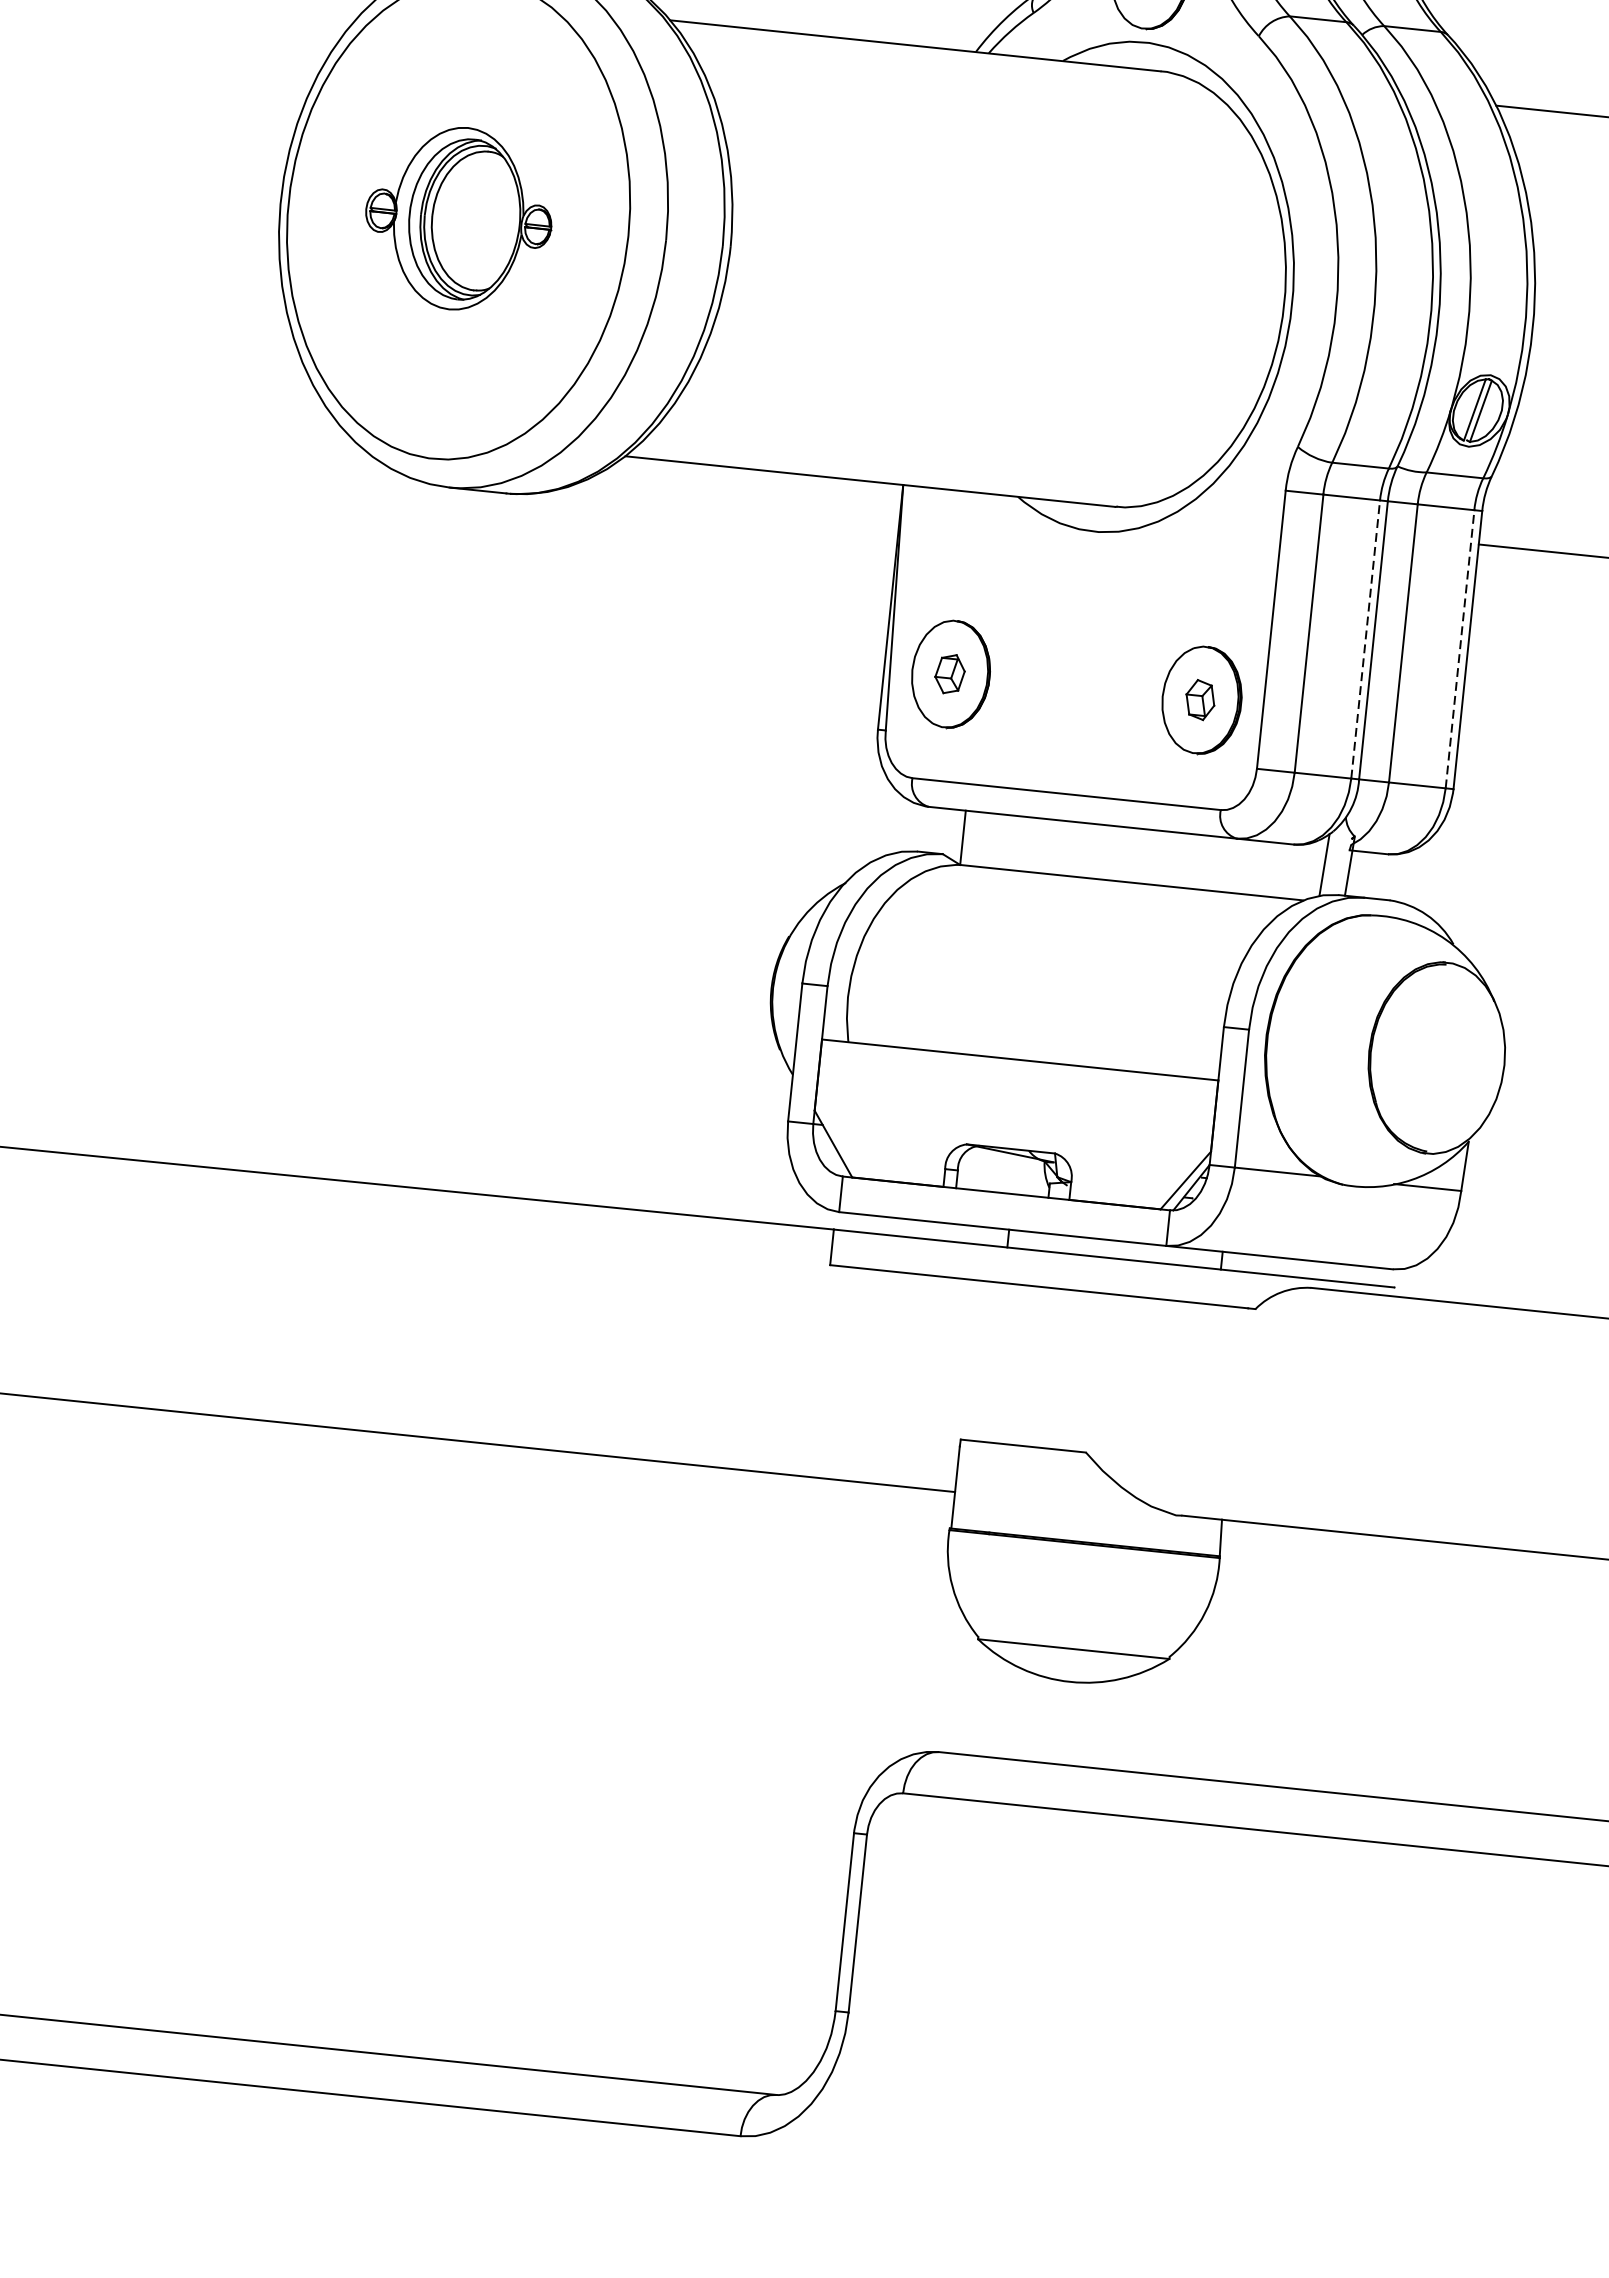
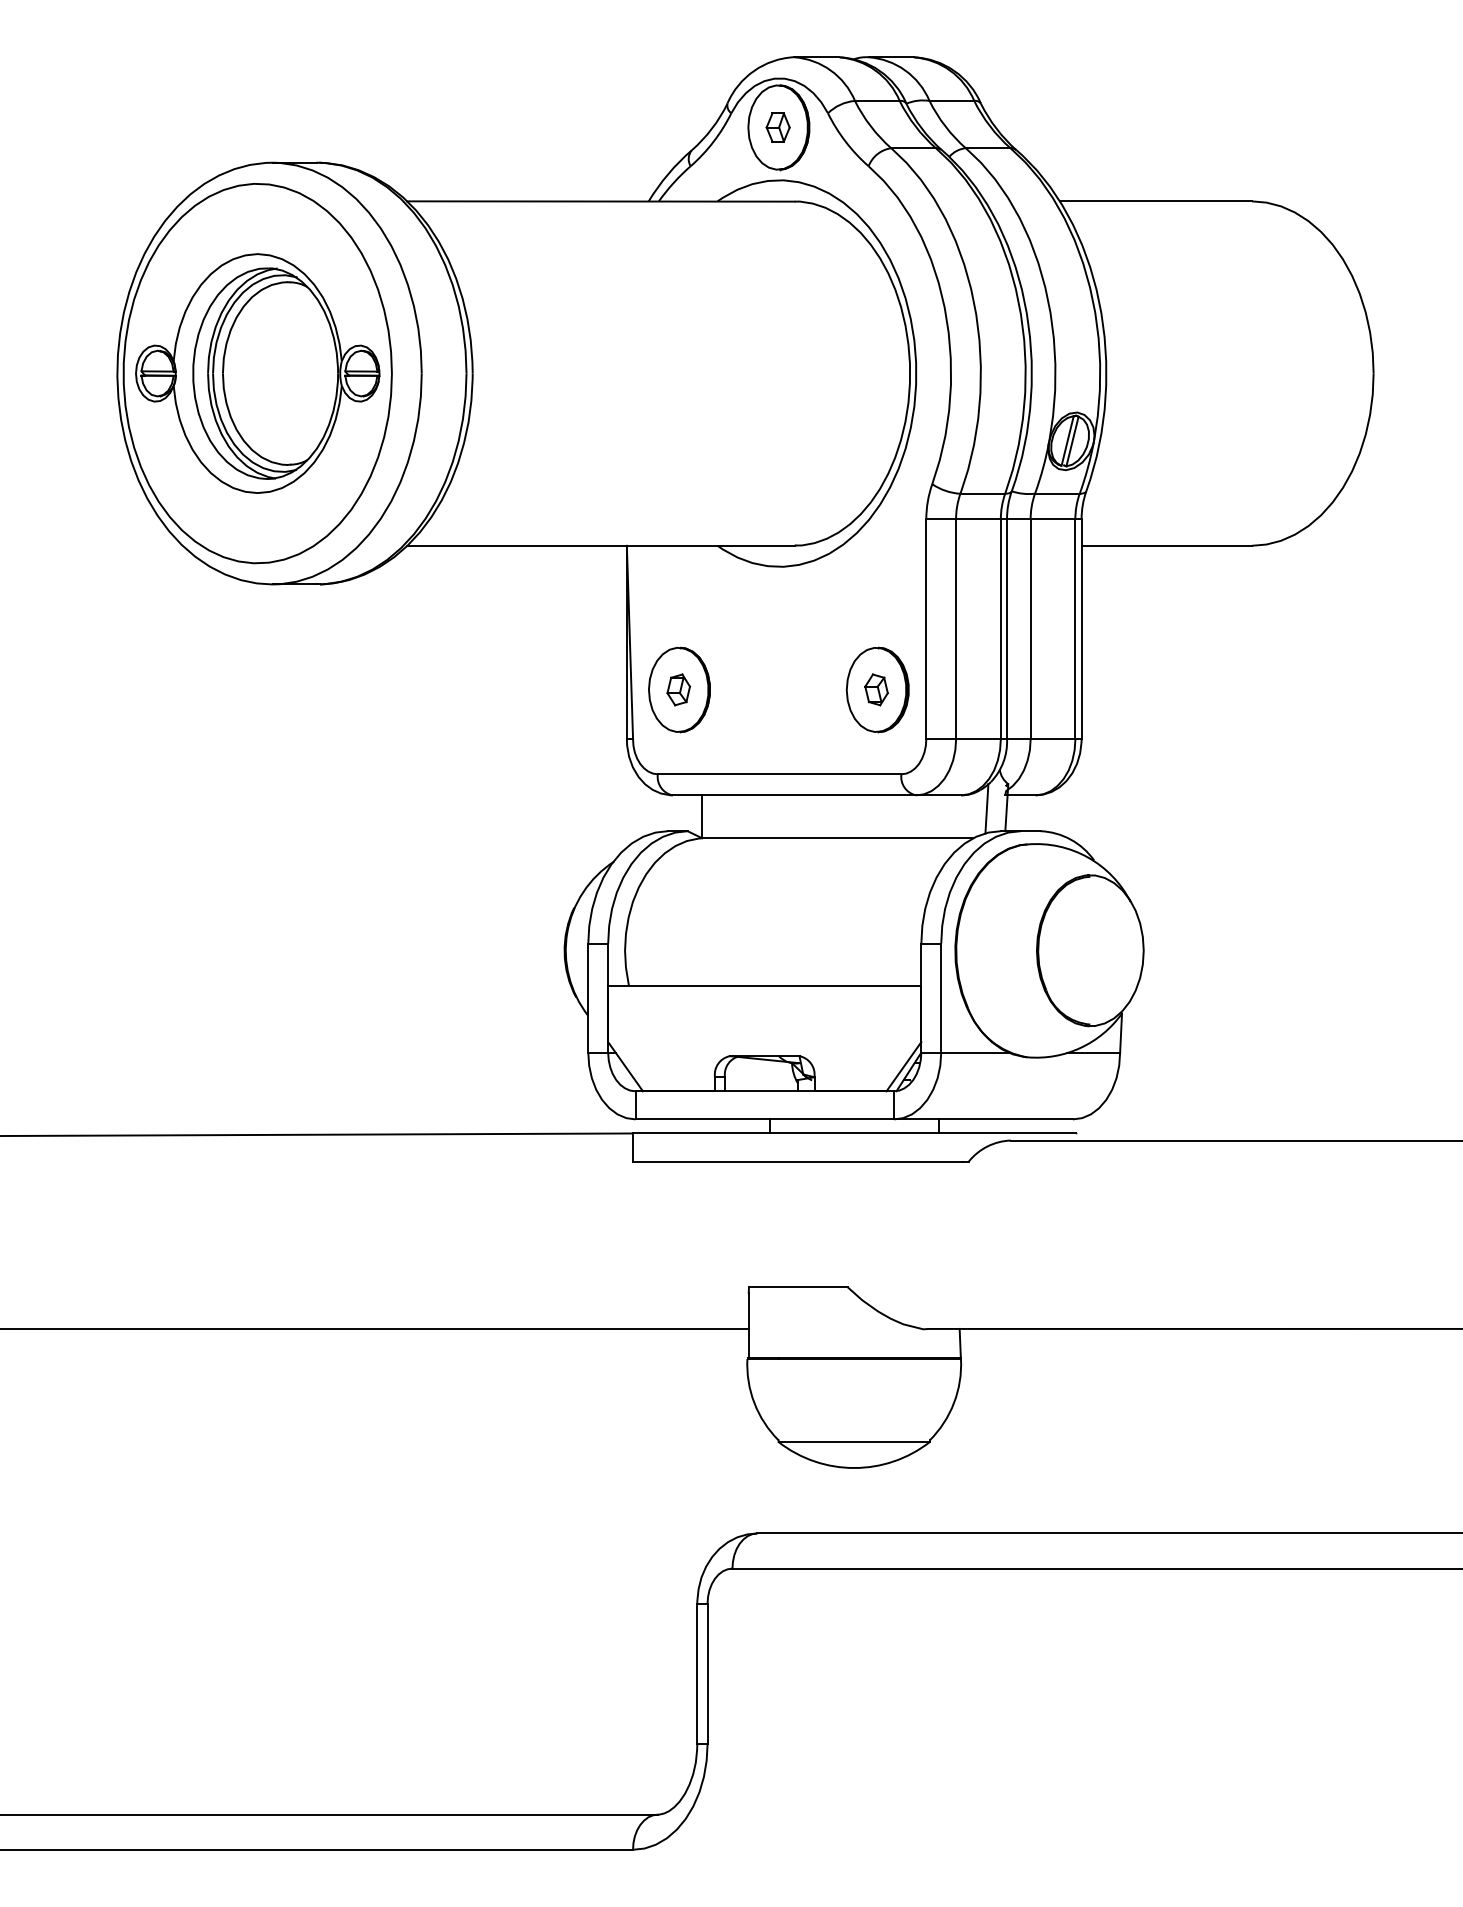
part: (458, 218) -> (257, 373), size x1.67
line: (1365, 639) -> (1000, 629), dashed -> solid
line: (1460, 649) -> (1075, 629), dashed -> solid

